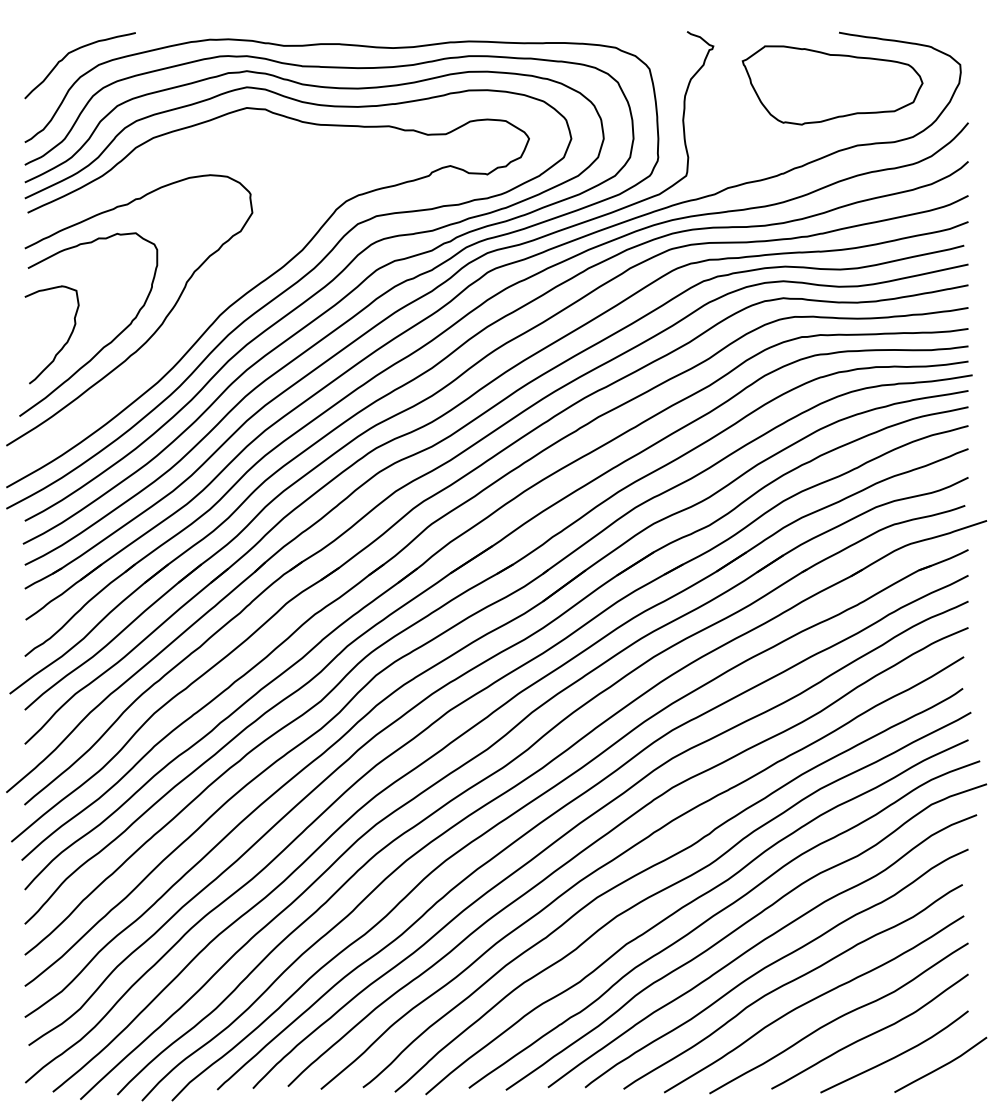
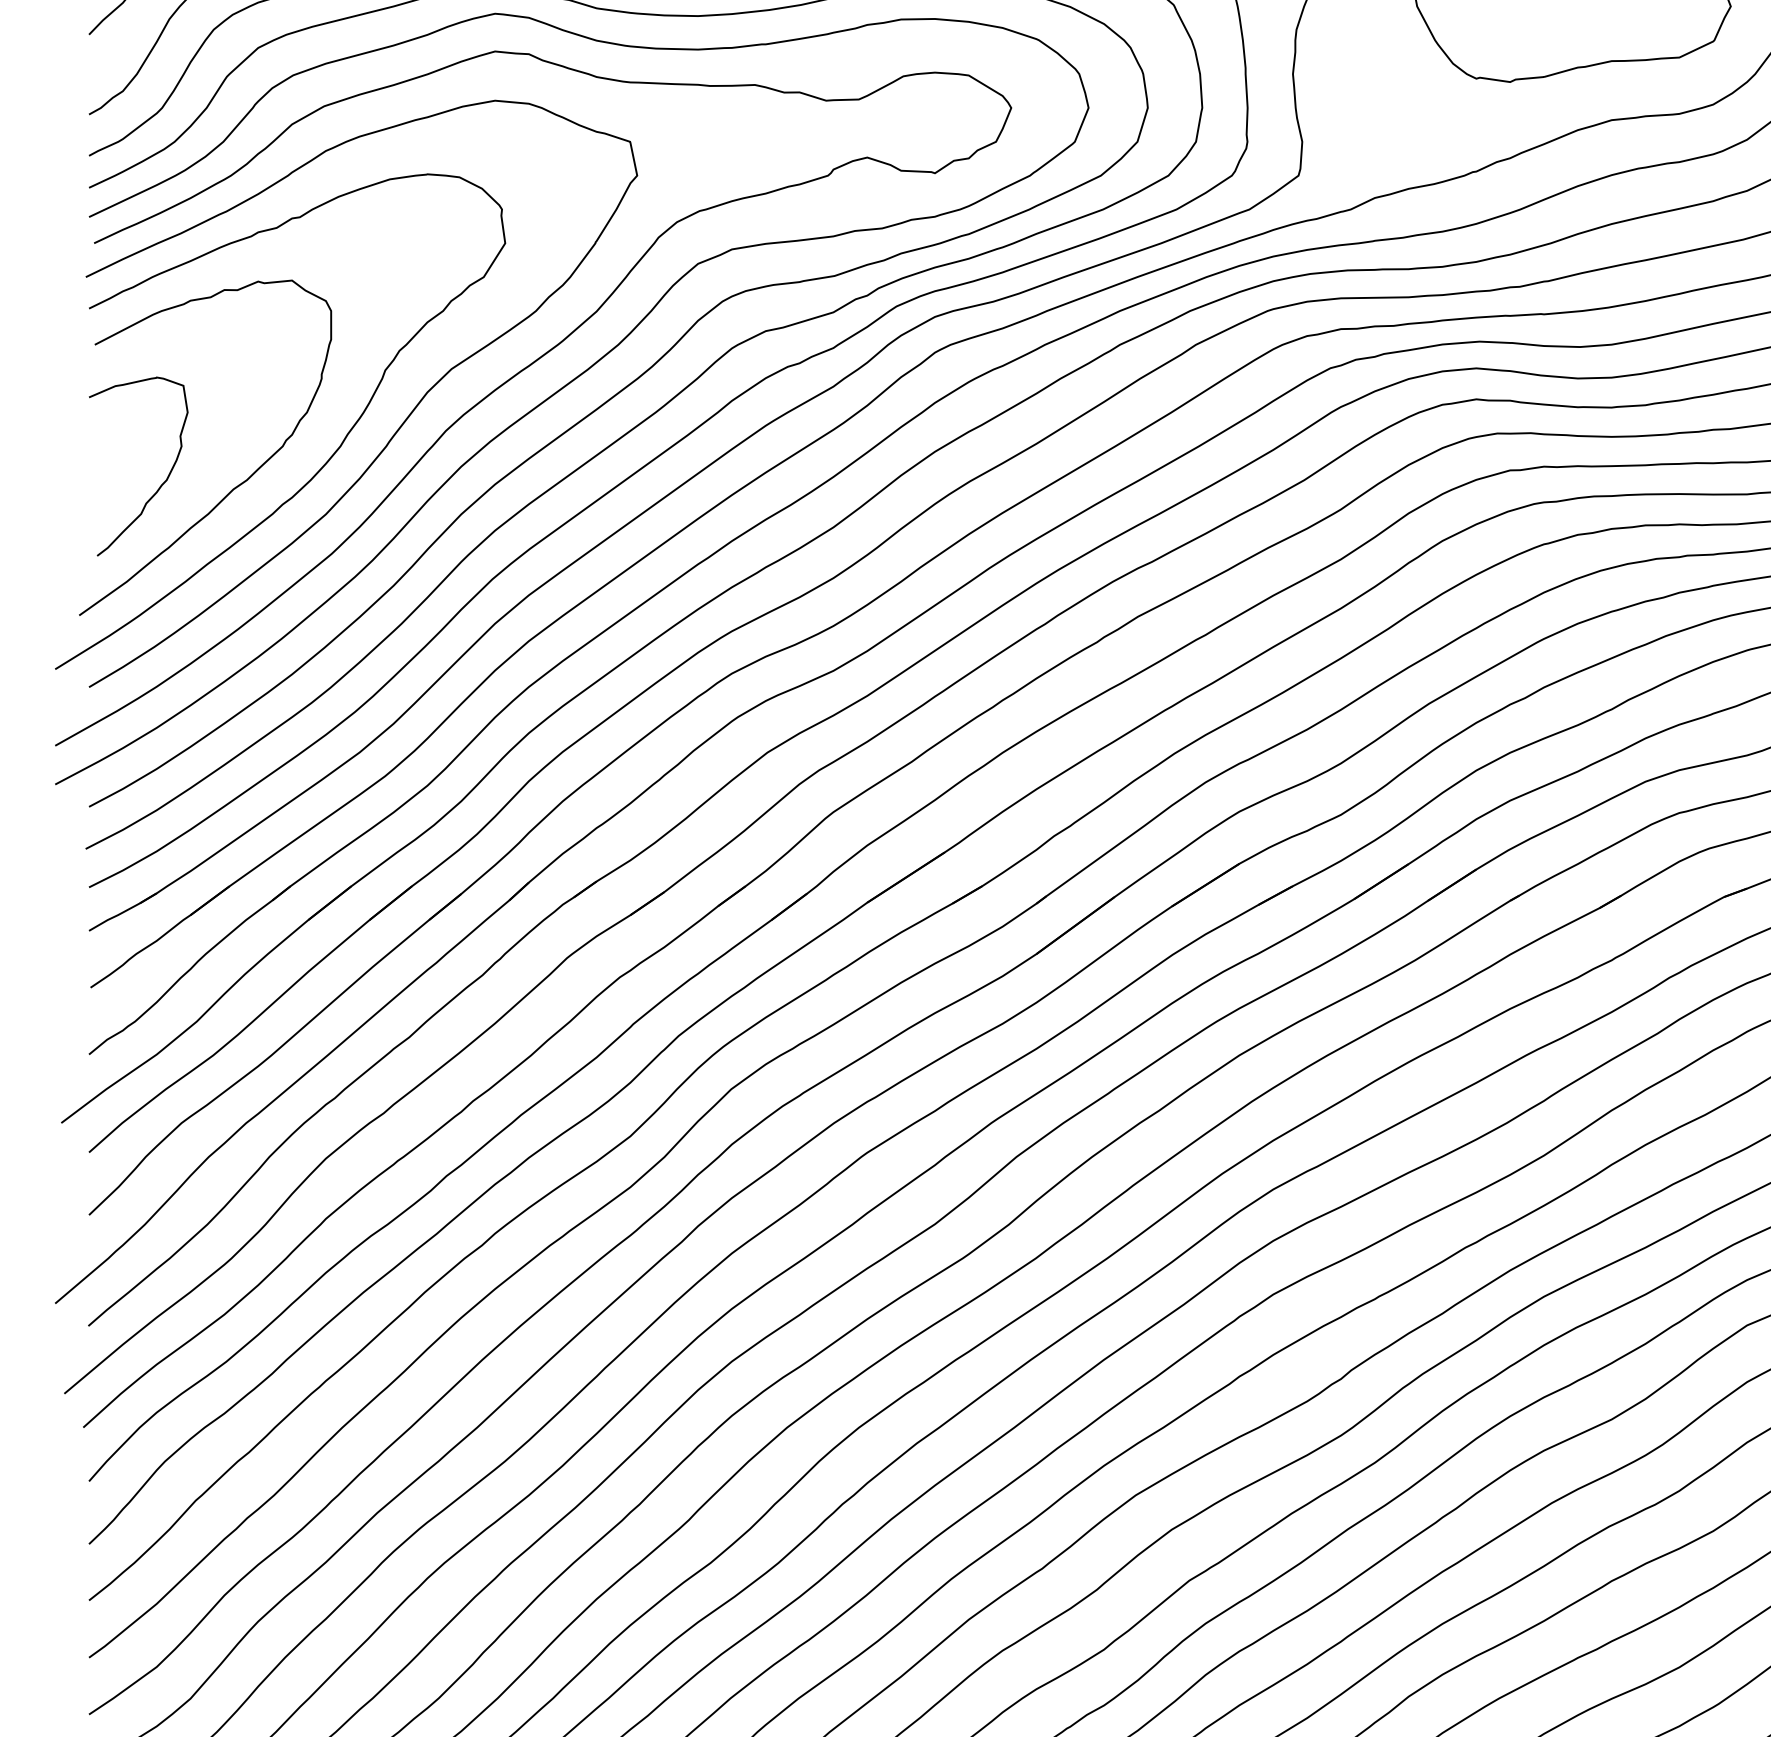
curve: (193, 313) -> (397, 427), added

